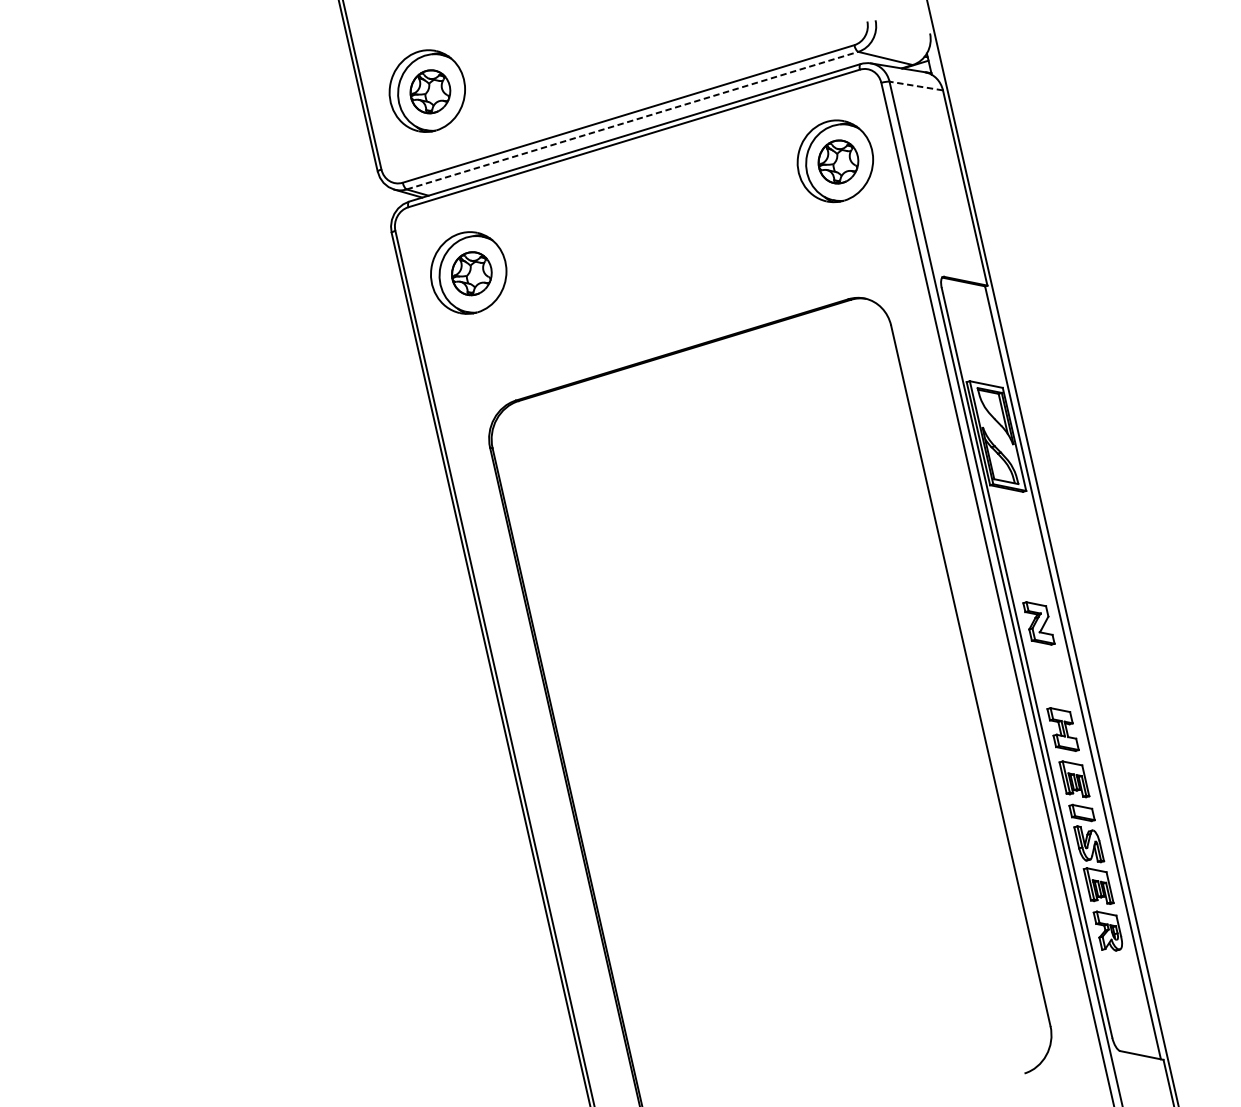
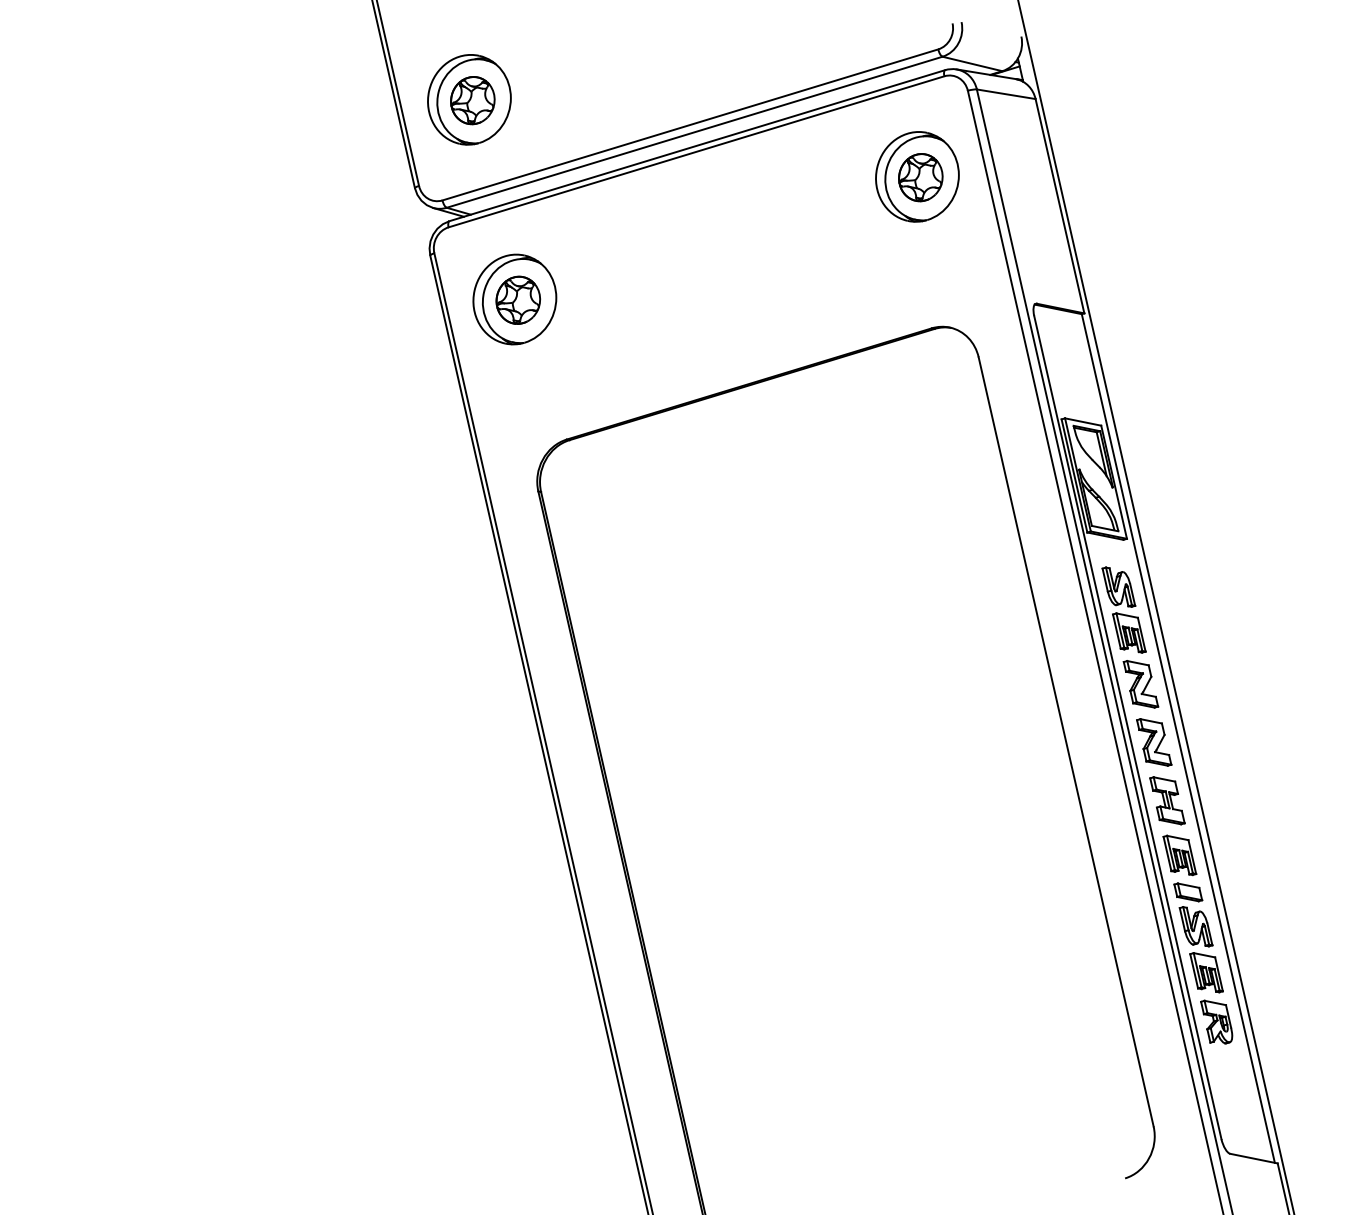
line: (916, 86) -> (1006, 94), dashed -> solid
line: (633, 120) -> (695, 132), dashed -> solid
part: (1023, 555) -> (1123, 609), added
part: (1051, 676) -> (1154, 742), added

